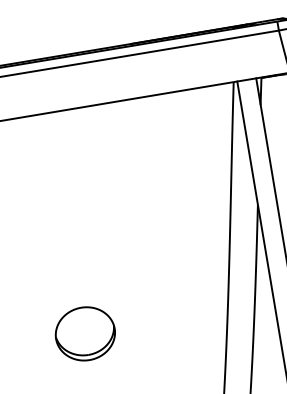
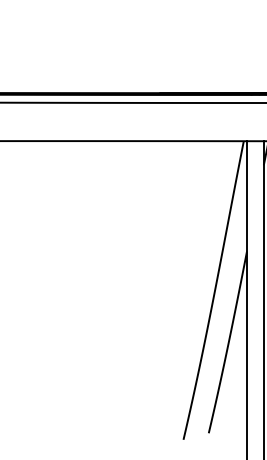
part: (85, 333) -> (78, 338), removed

